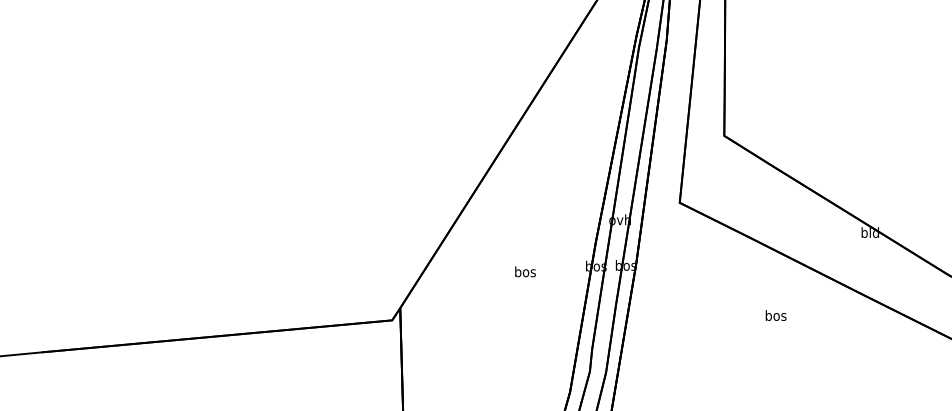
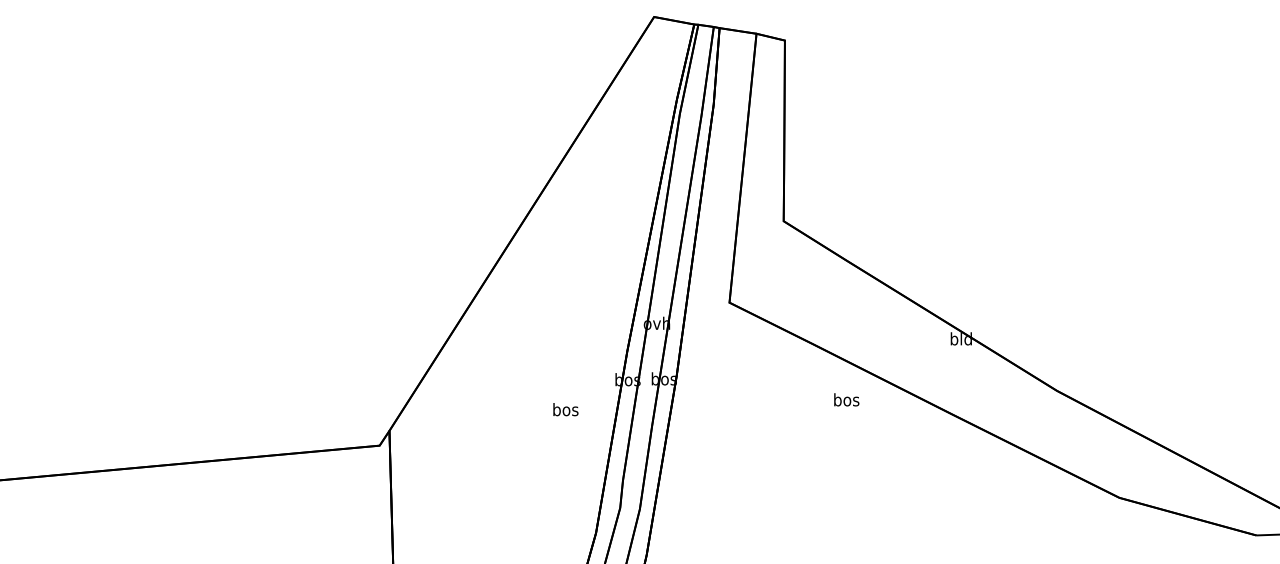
text: (525, 271) -> (565, 409), moved
text: (775, 315) -> (846, 399), moved

